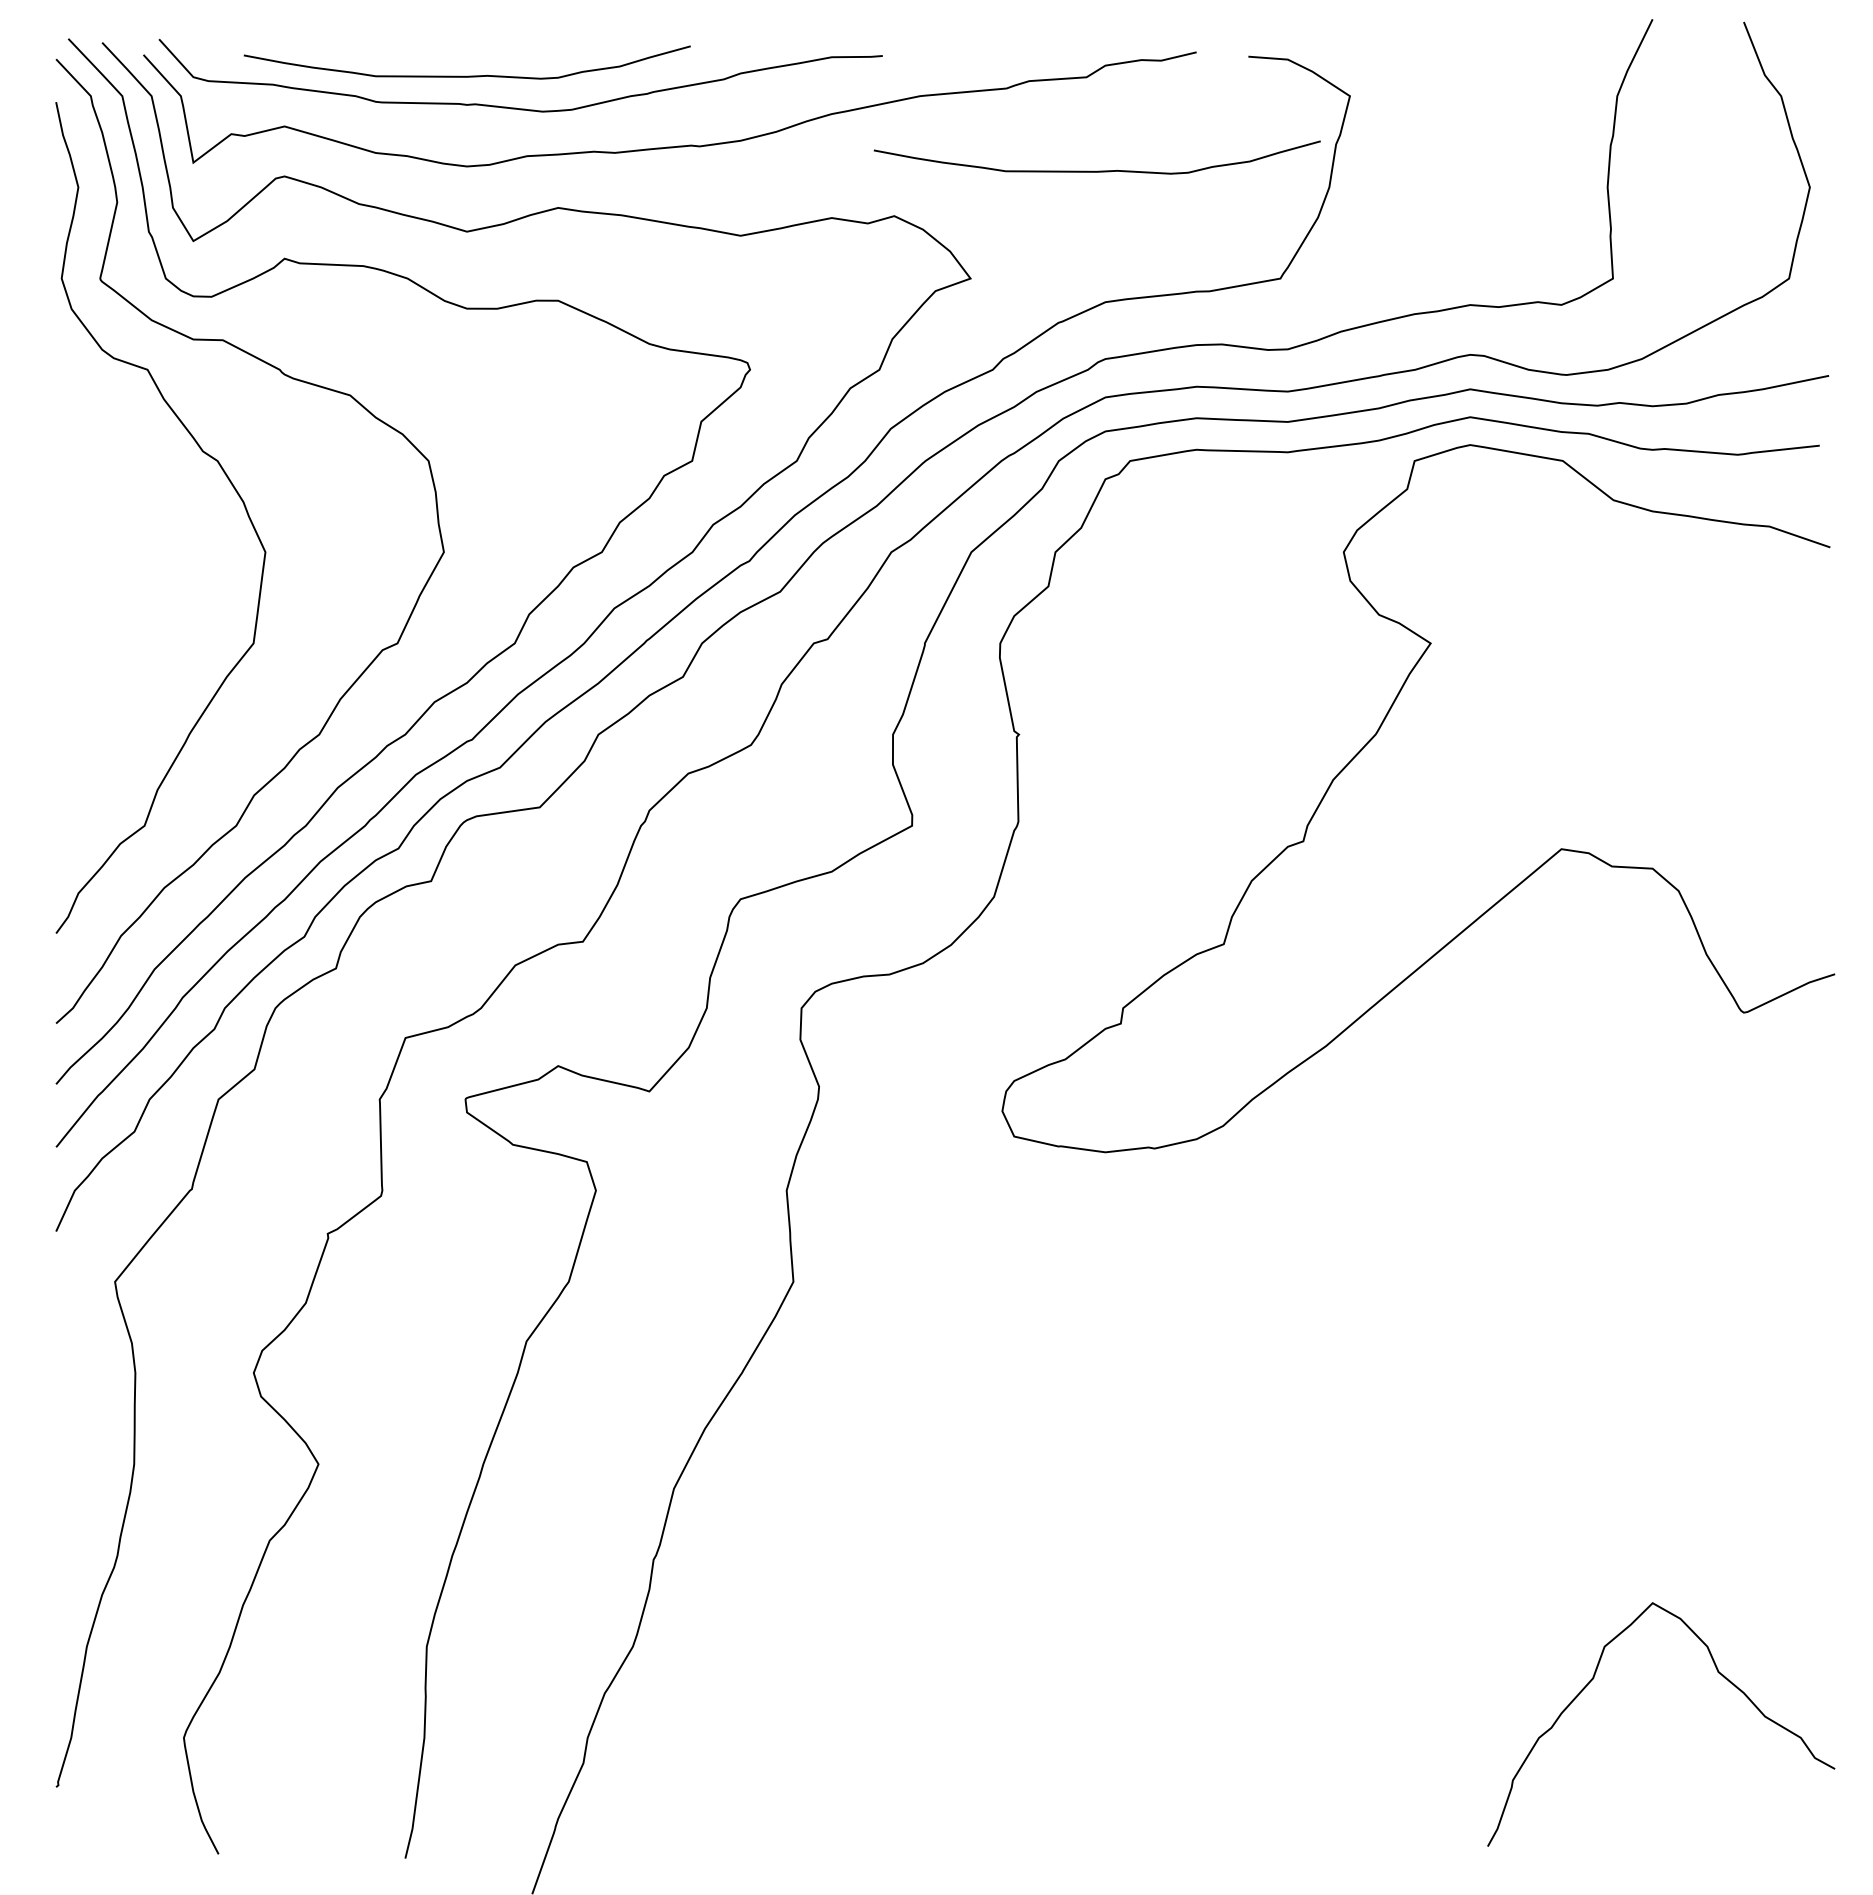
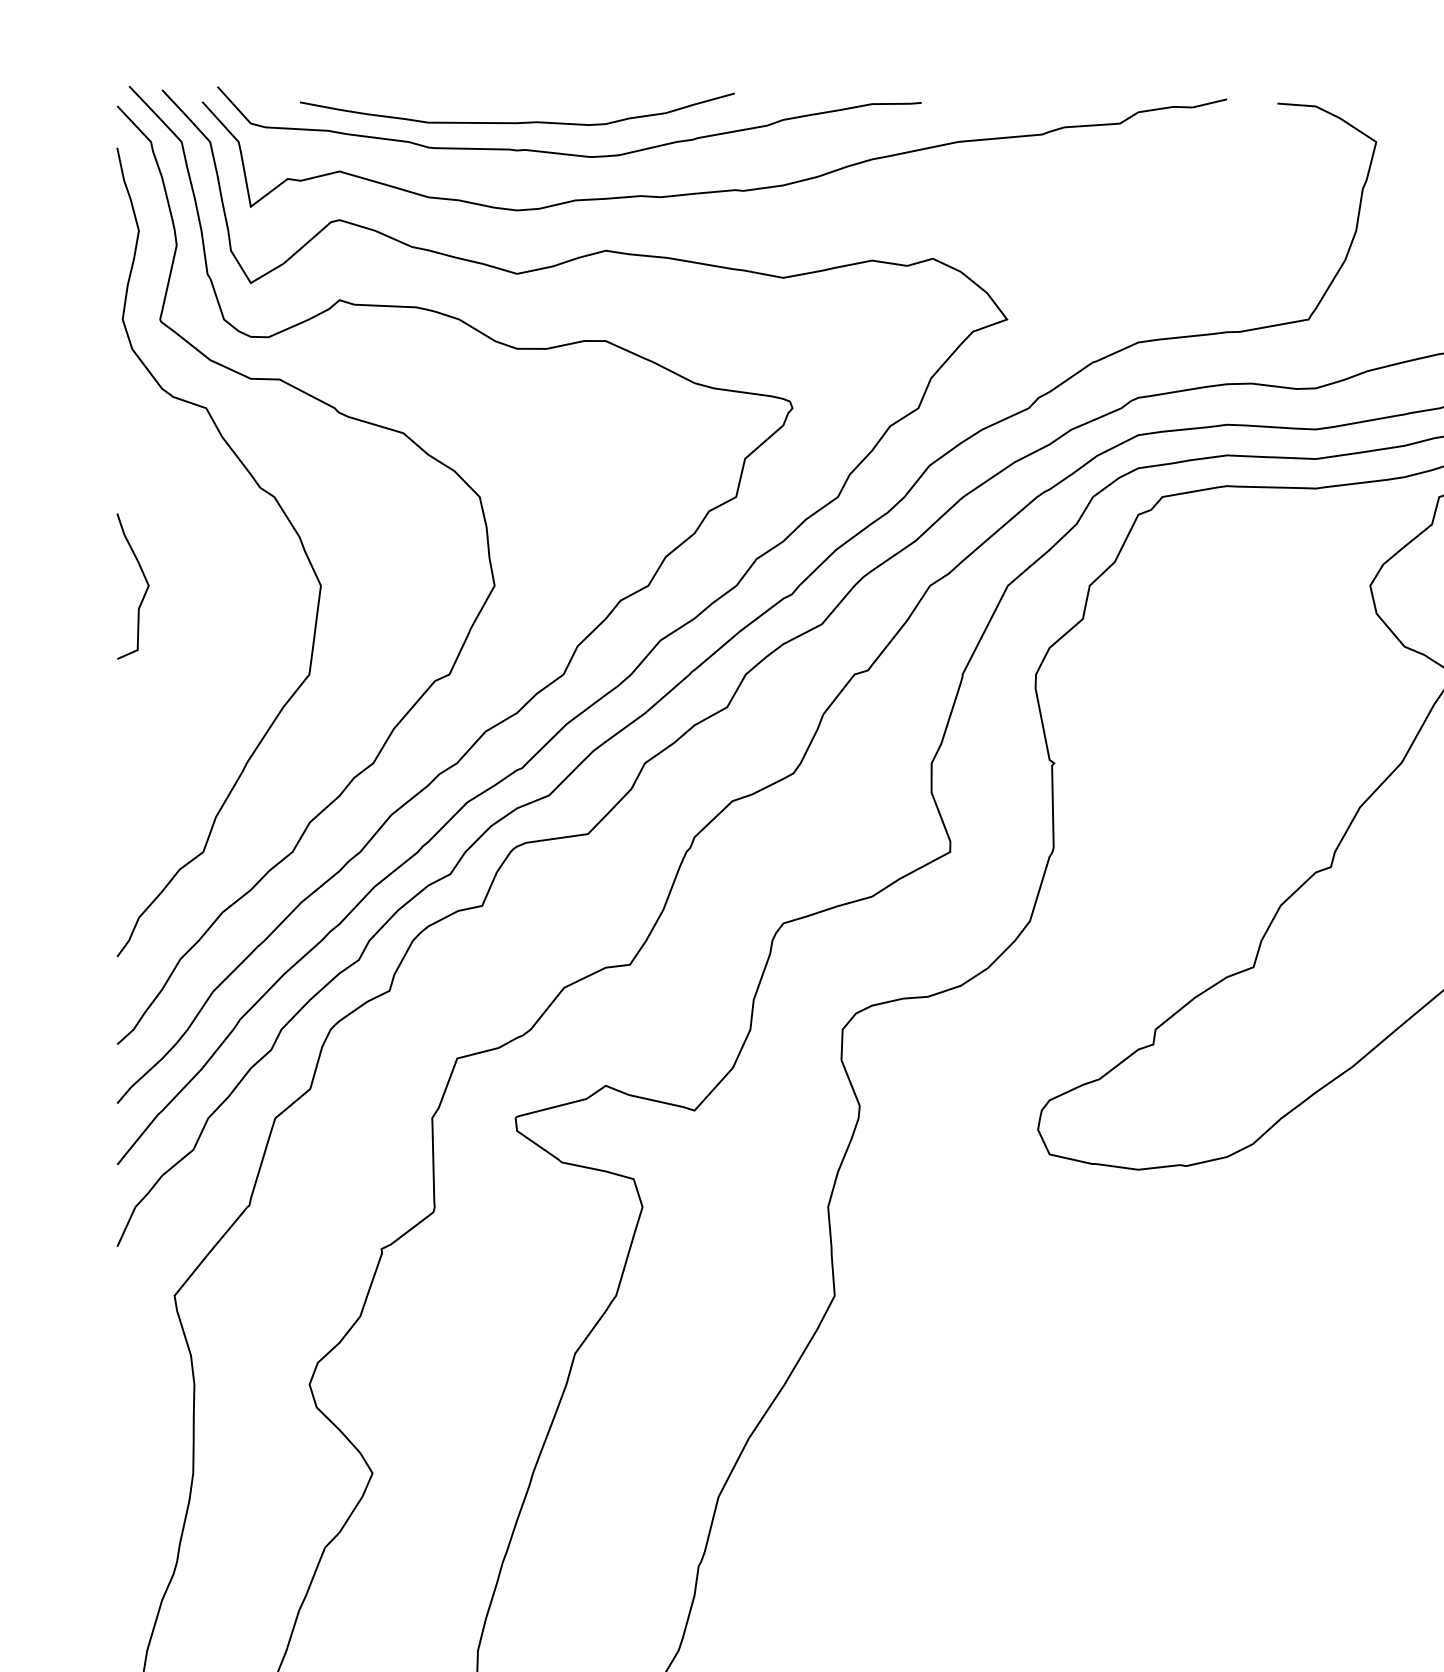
curve: (1096, 170) -> (1129, 214), removed
curve: (84, 558) -> (144, 591), added

